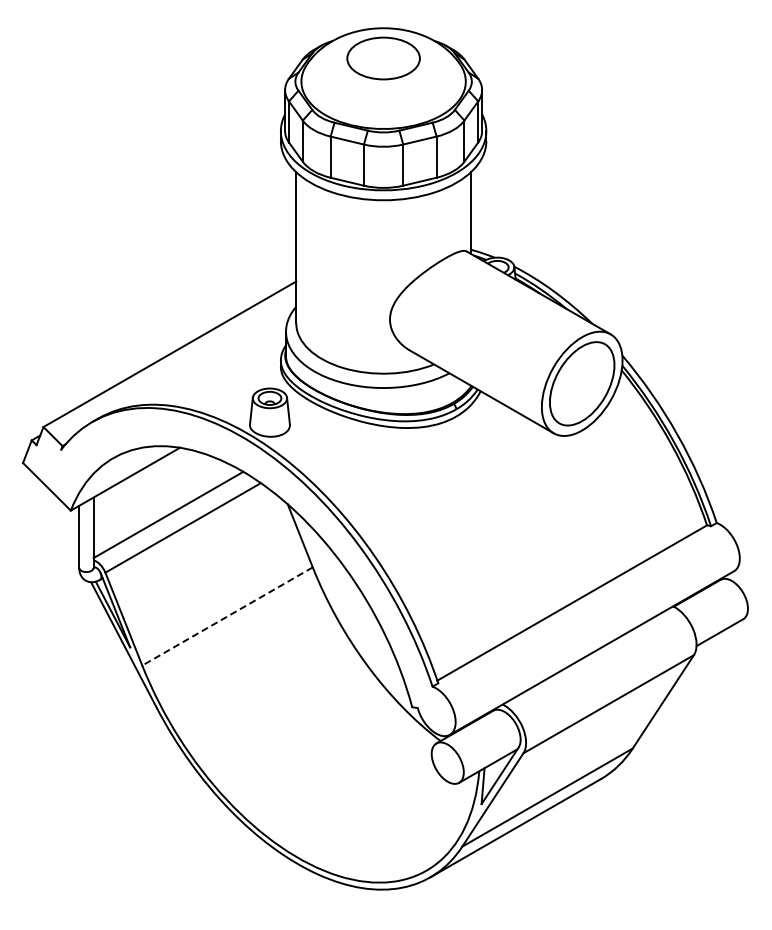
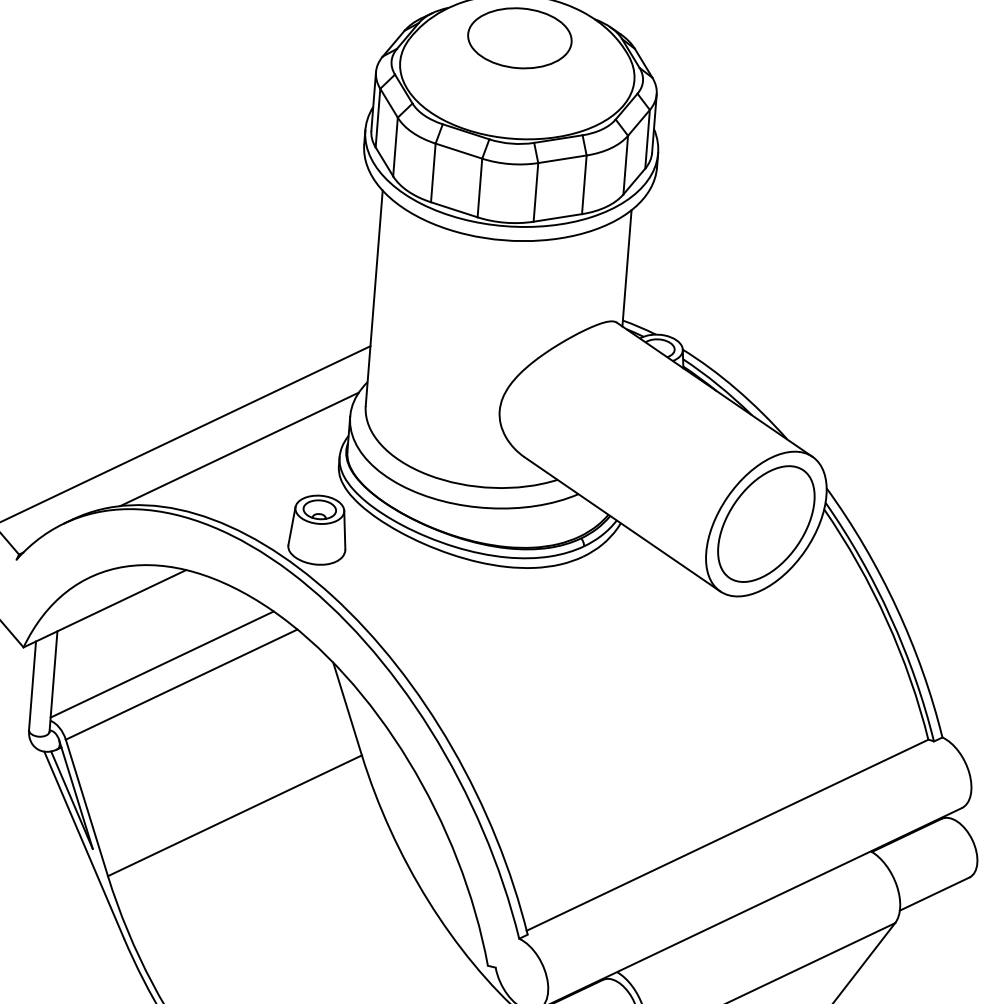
line: (210, 360) -> (239, 449), added
line: (227, 616) -> (234, 815), dashed -> solid

